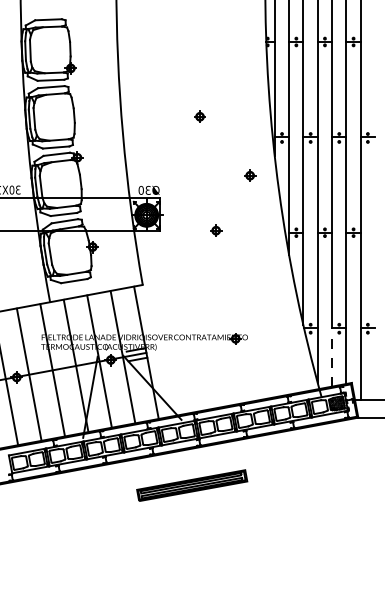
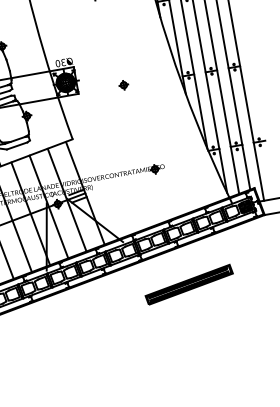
part: (250, 175) -> (143, 35), removed
line: (332, 356) -> (235, 169), dashed -> solid
part: (192, 485) -> (189, 284), moved

